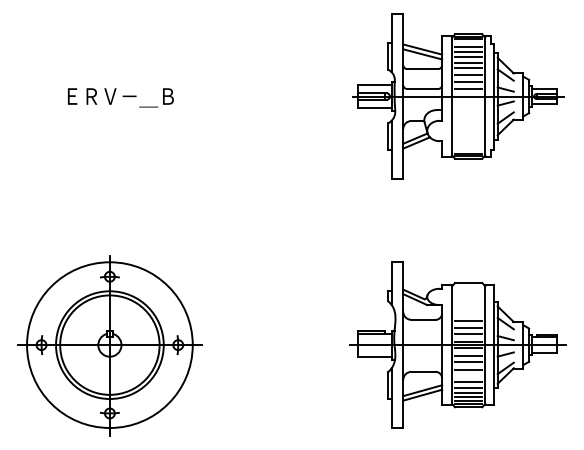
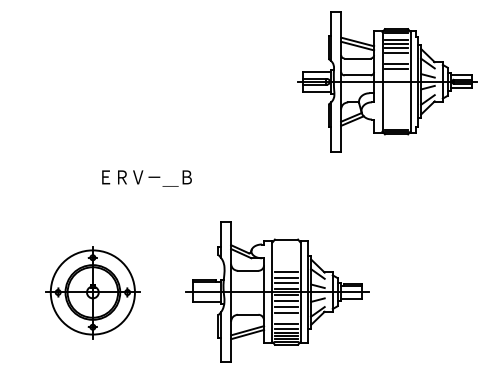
line: (468, 68) -> (396, 58), removed
line: (468, 89) -> (396, 75), removed
text: (120, 97) -> (146, 178), moved
part: (457, 344) -> (277, 291), moved
part: (109, 345) -> (92, 292), size x0.6

